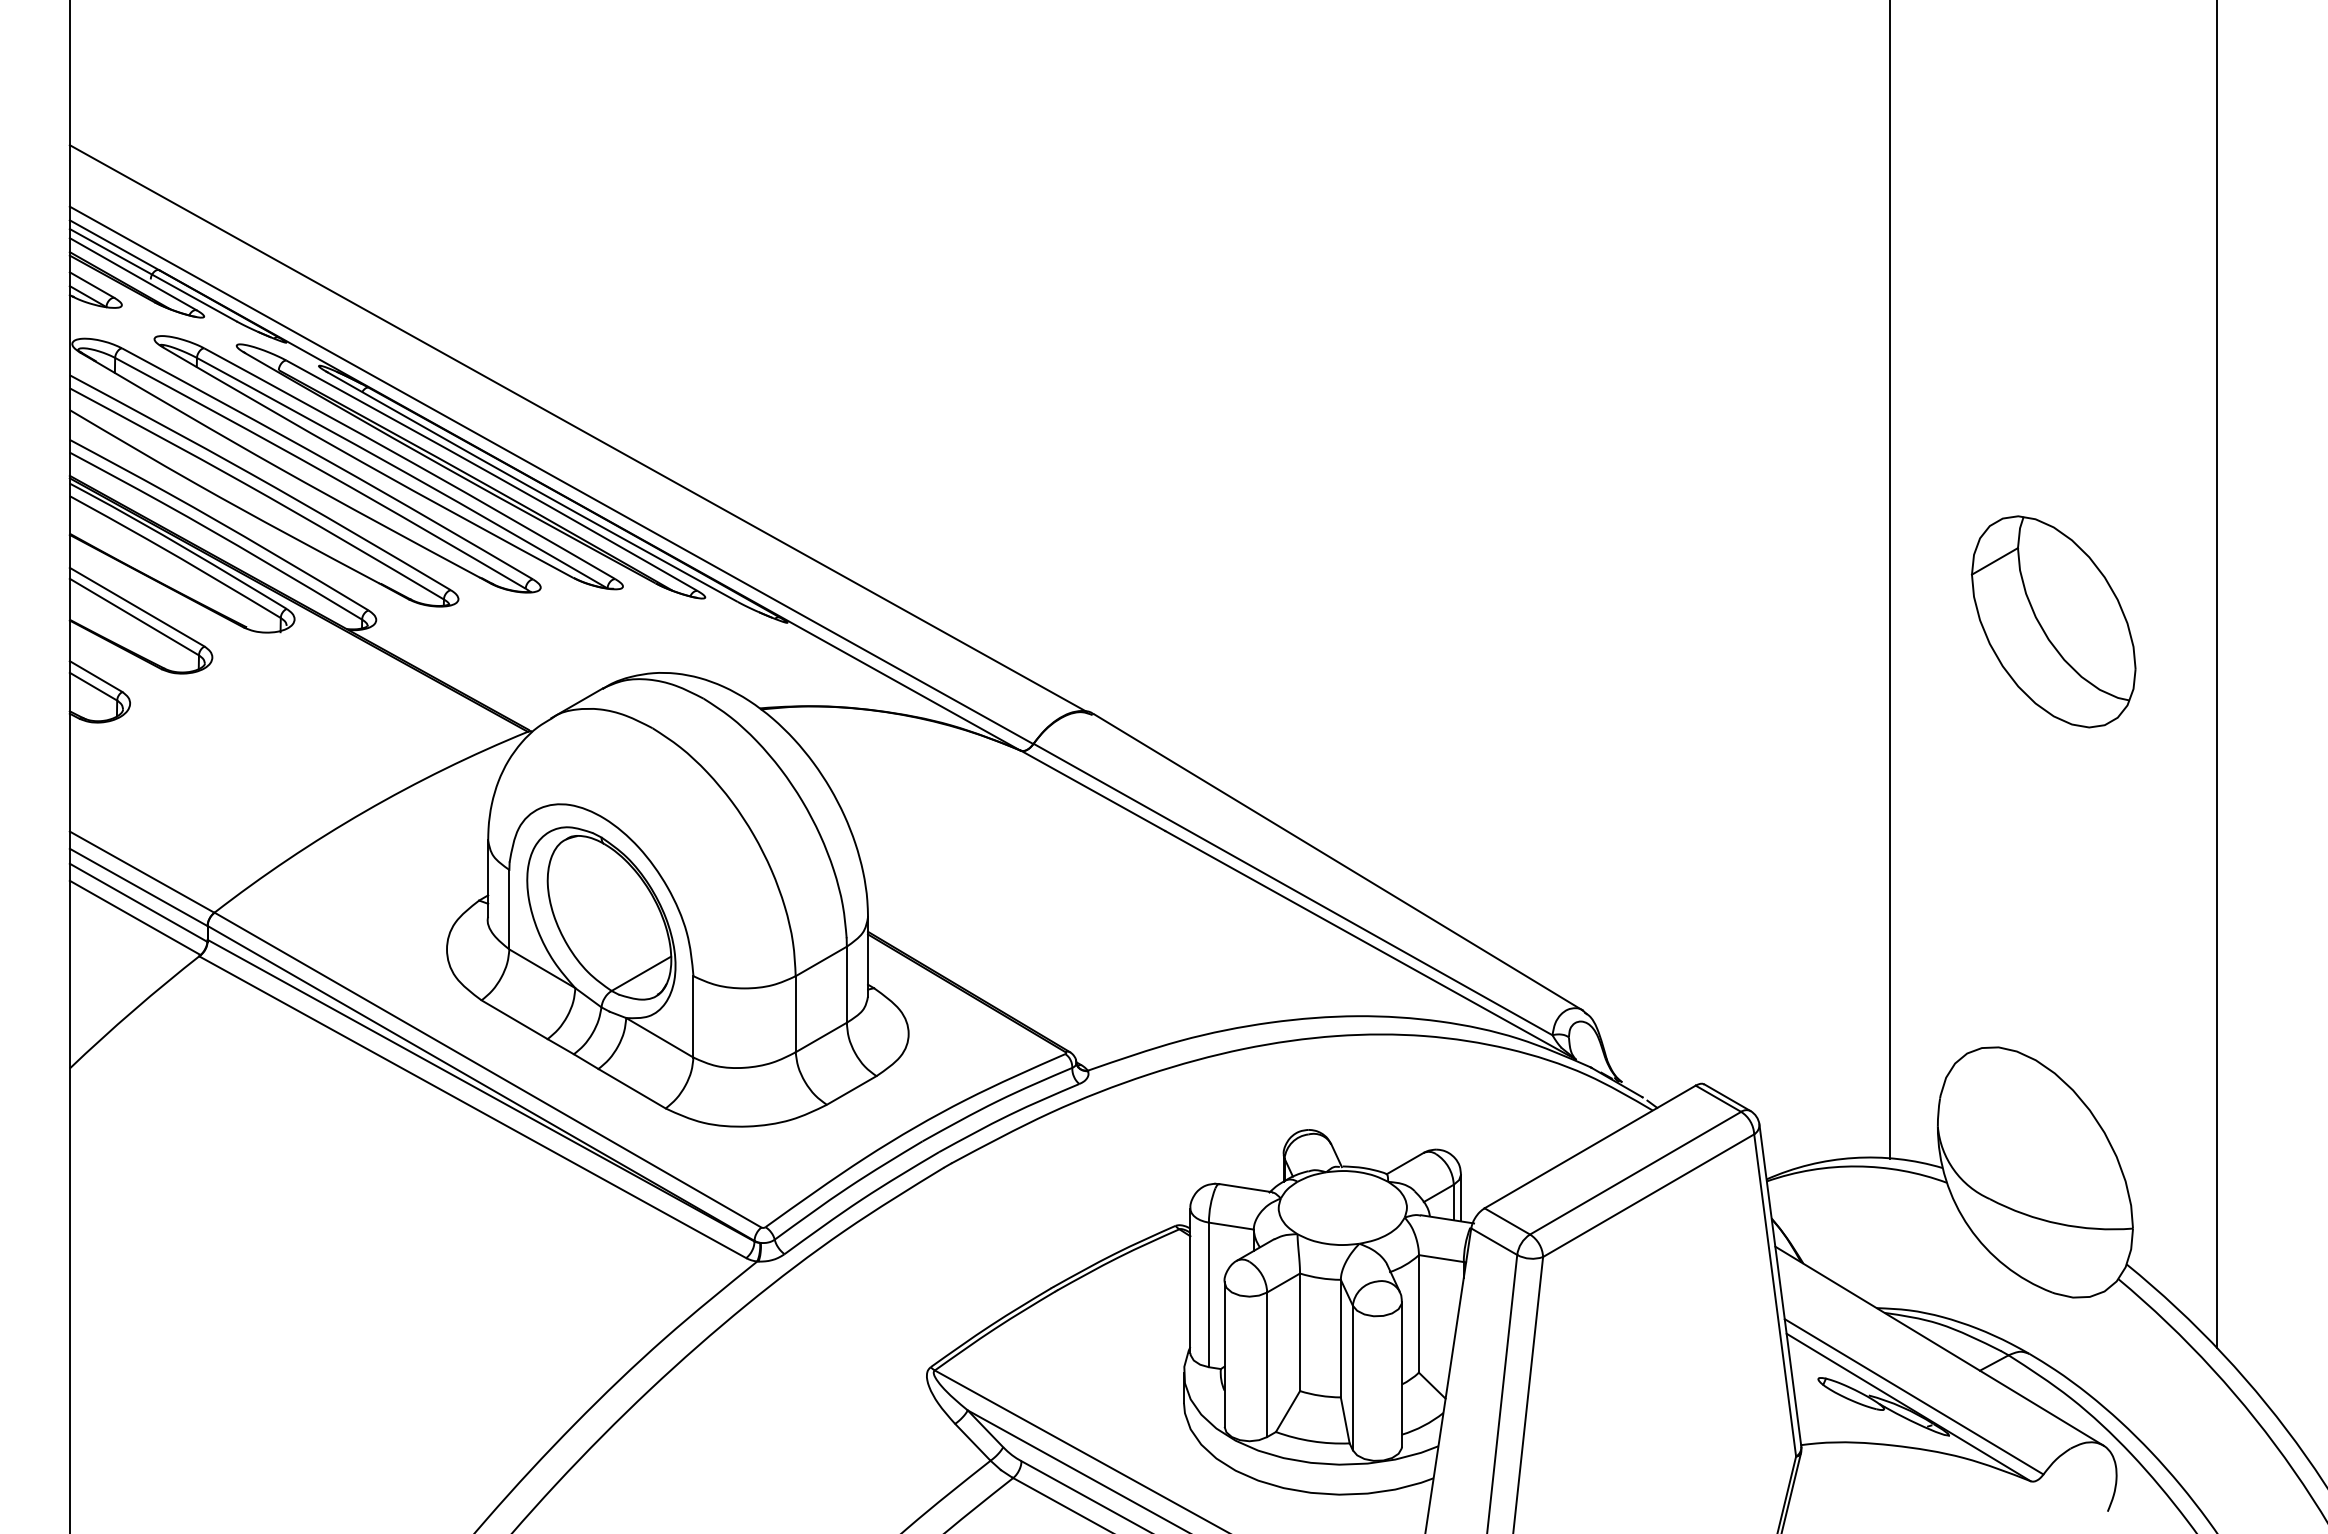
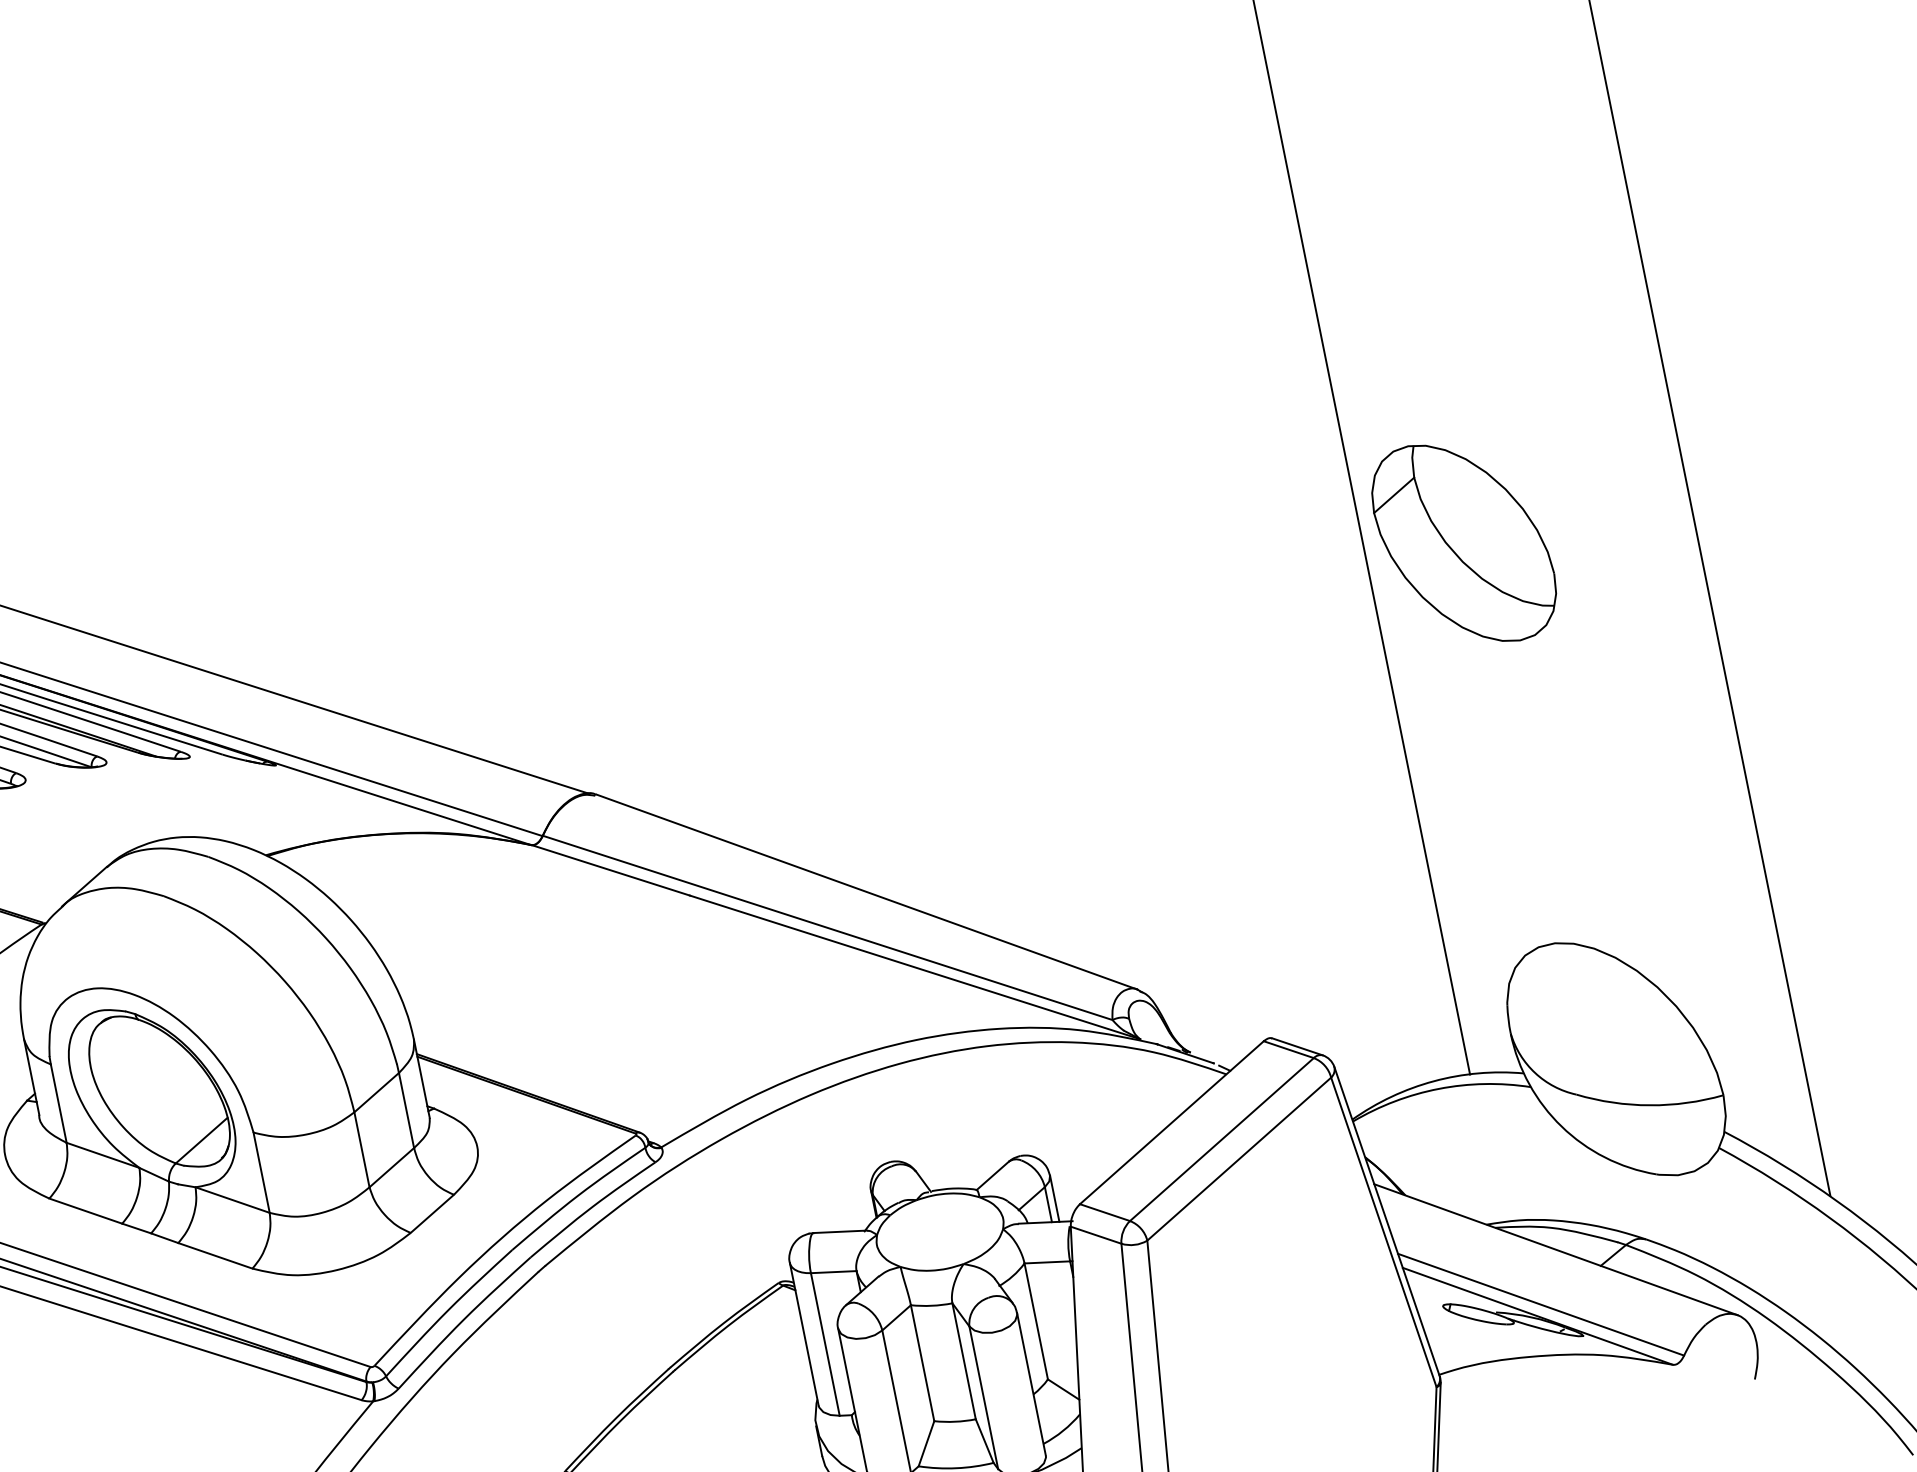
part: (2053, 621) -> (1463, 543), moved

